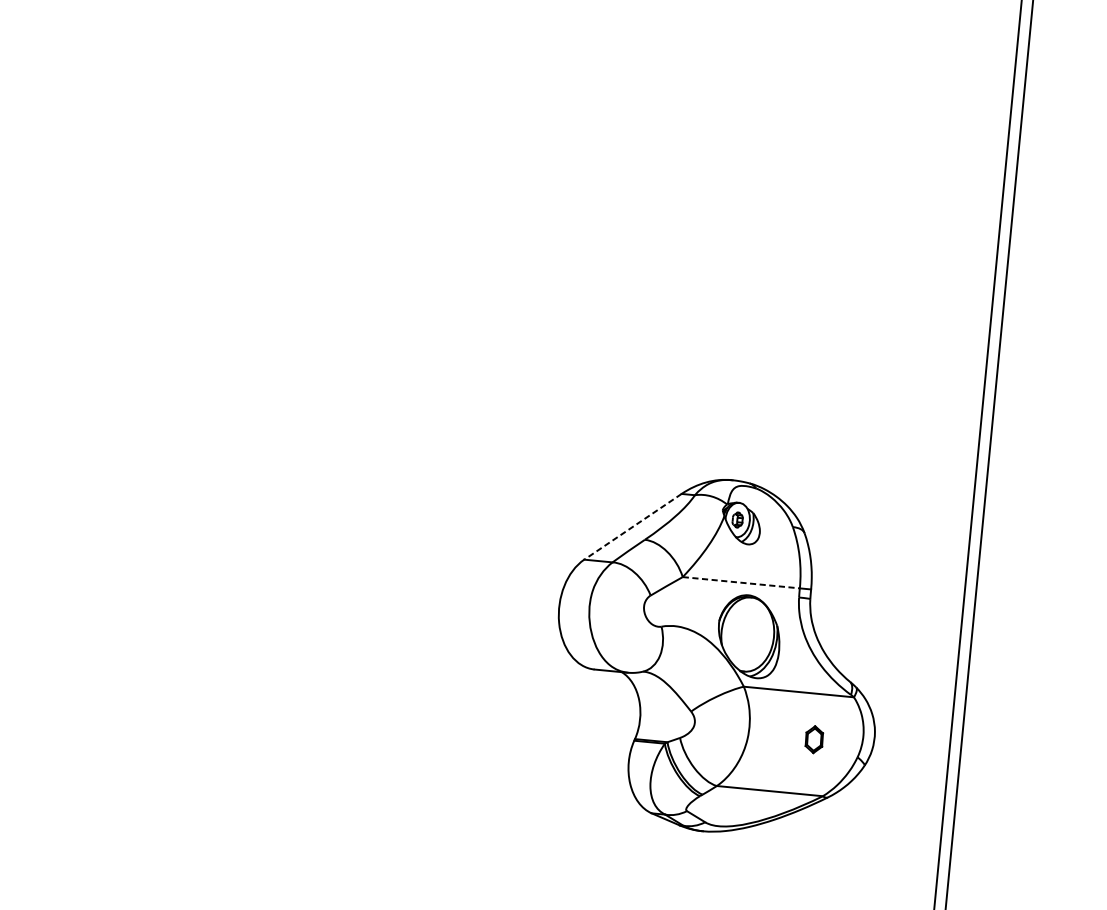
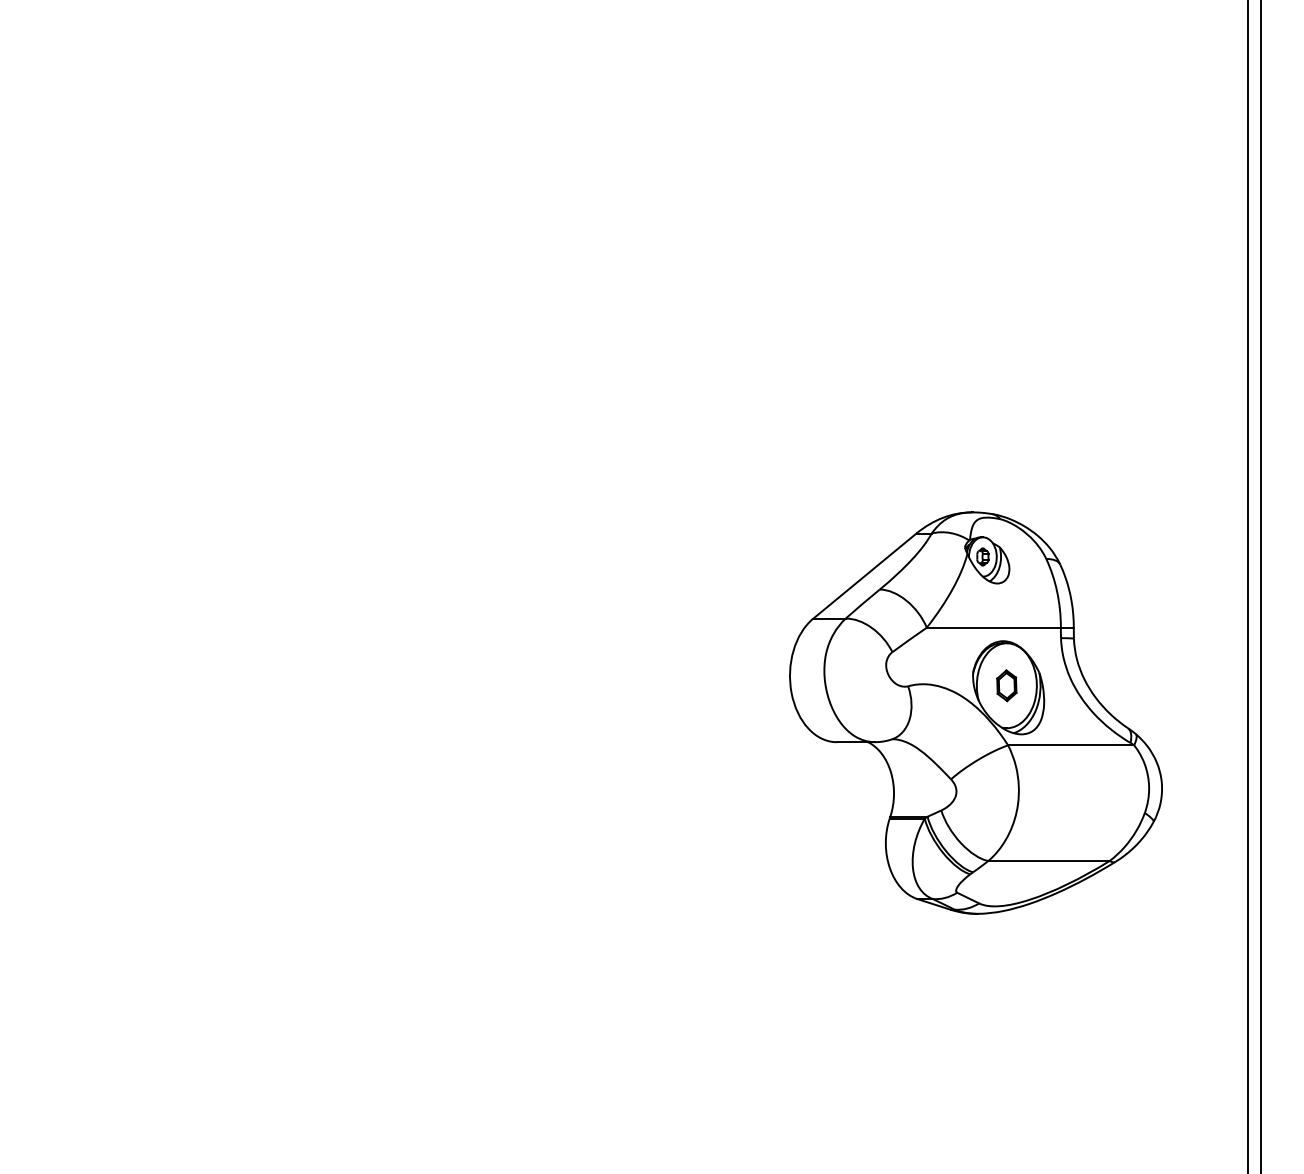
line: (632, 527) -> (864, 576), dashed -> solid
line: (741, 582) -> (994, 627), dashed -> solid
part: (814, 739) -> (1006, 685), moved

